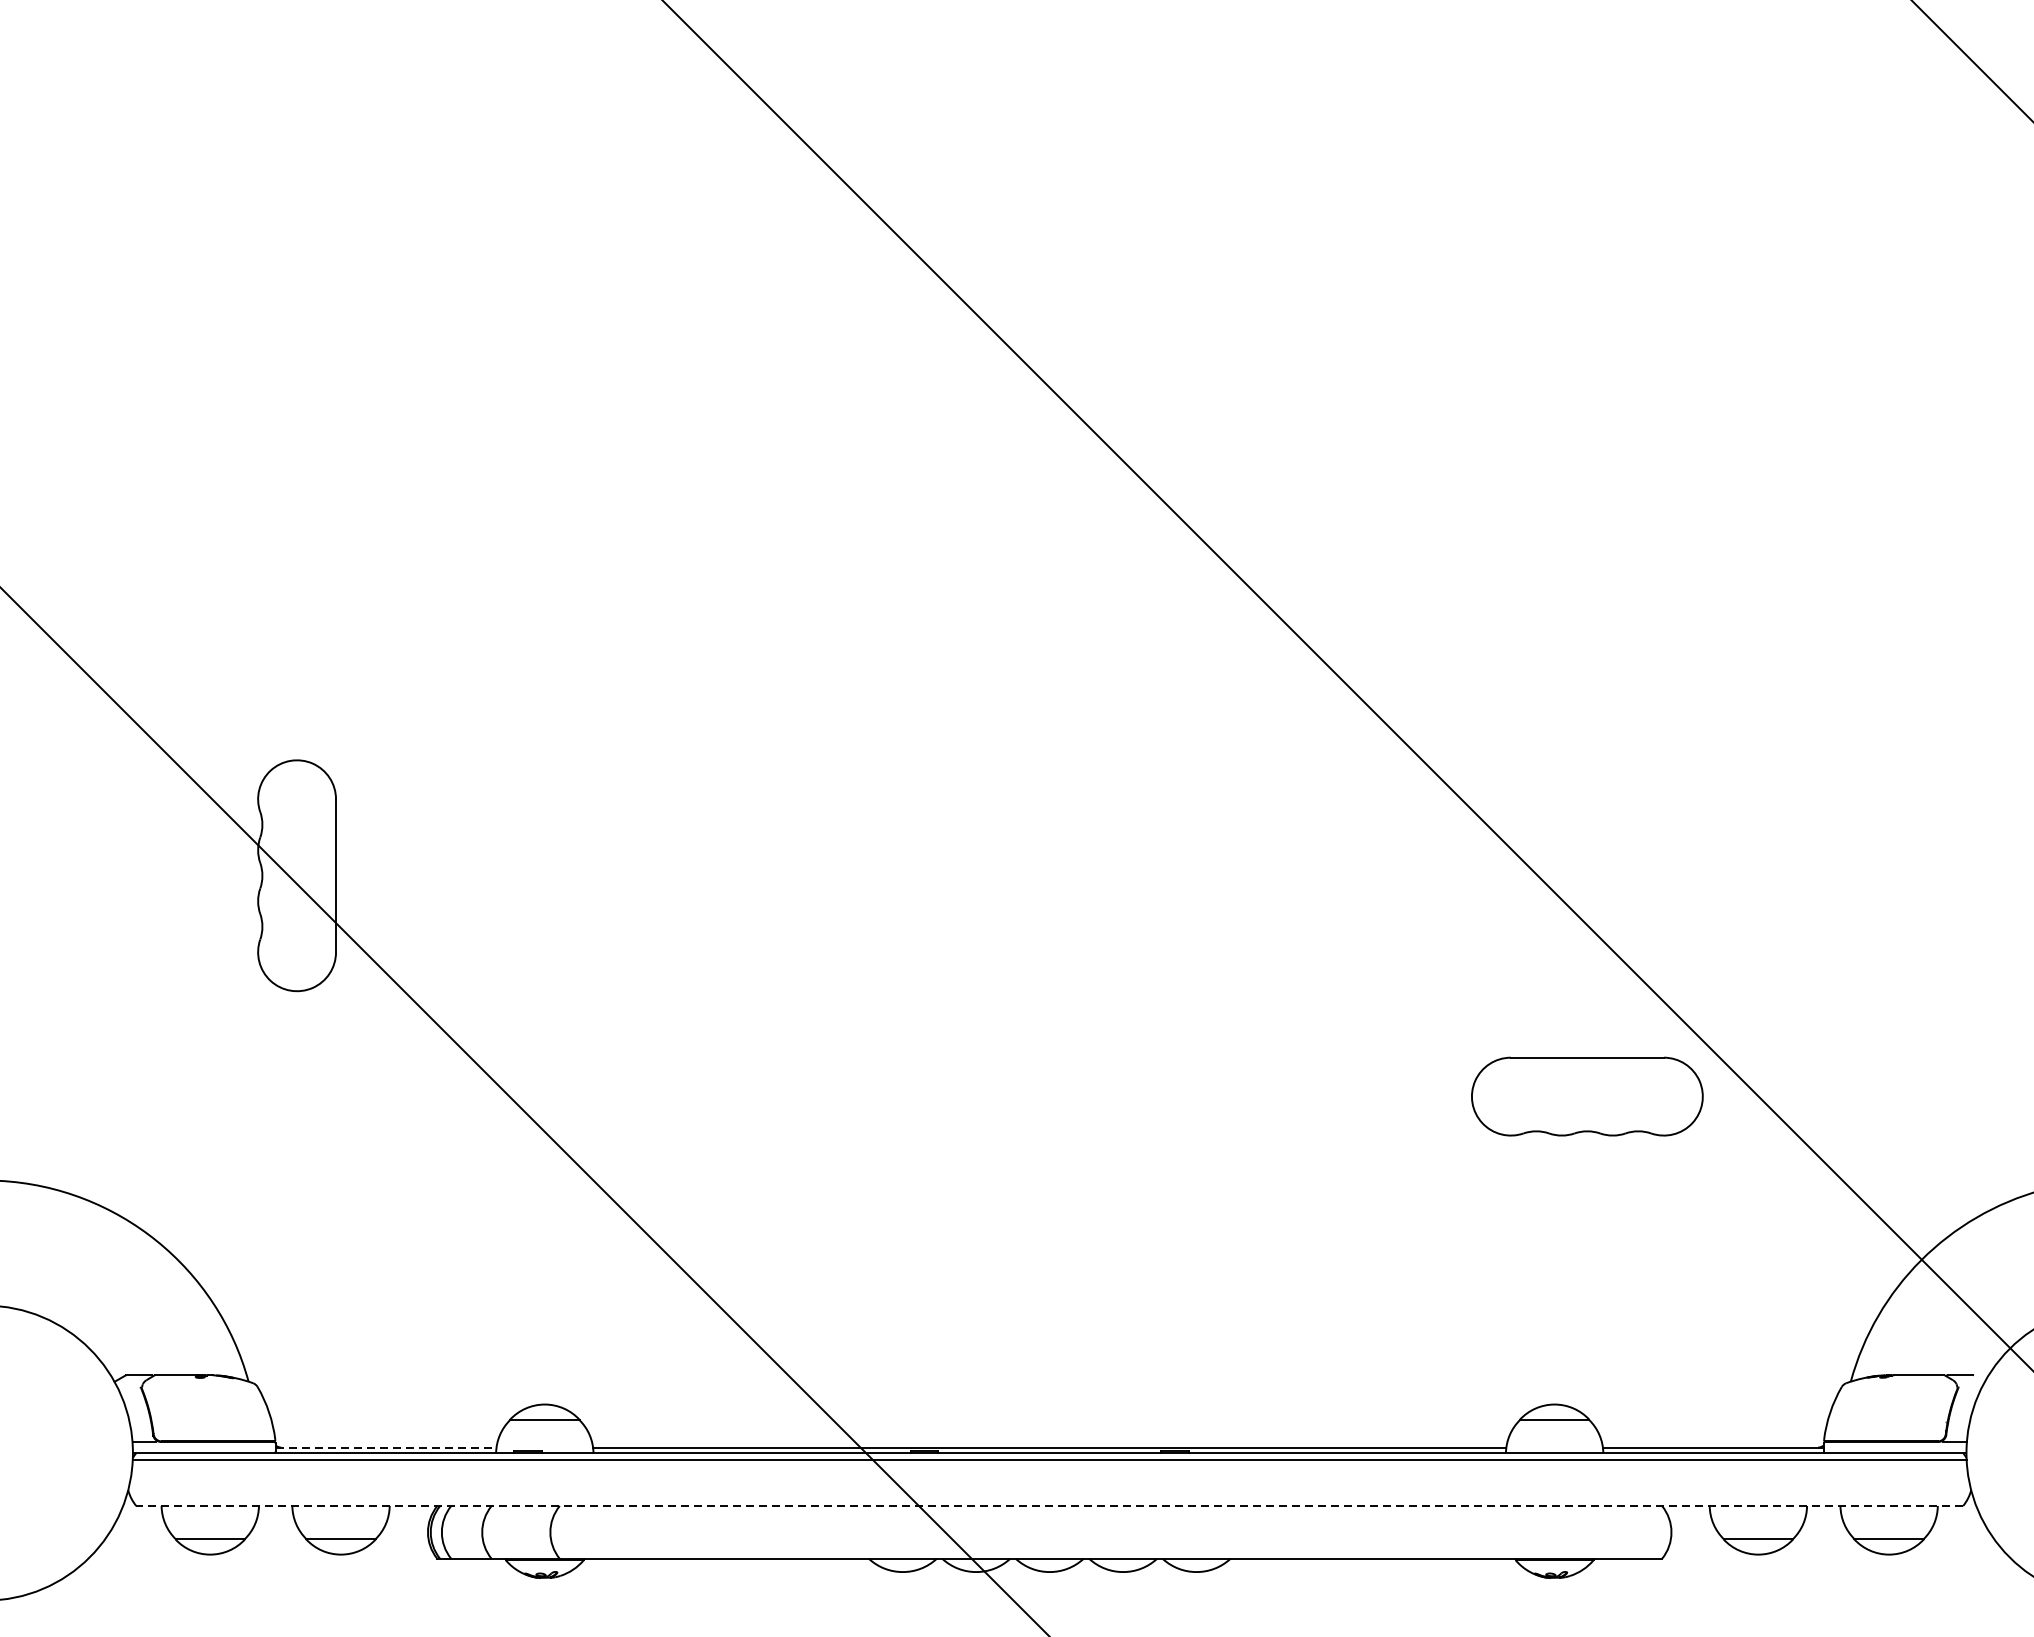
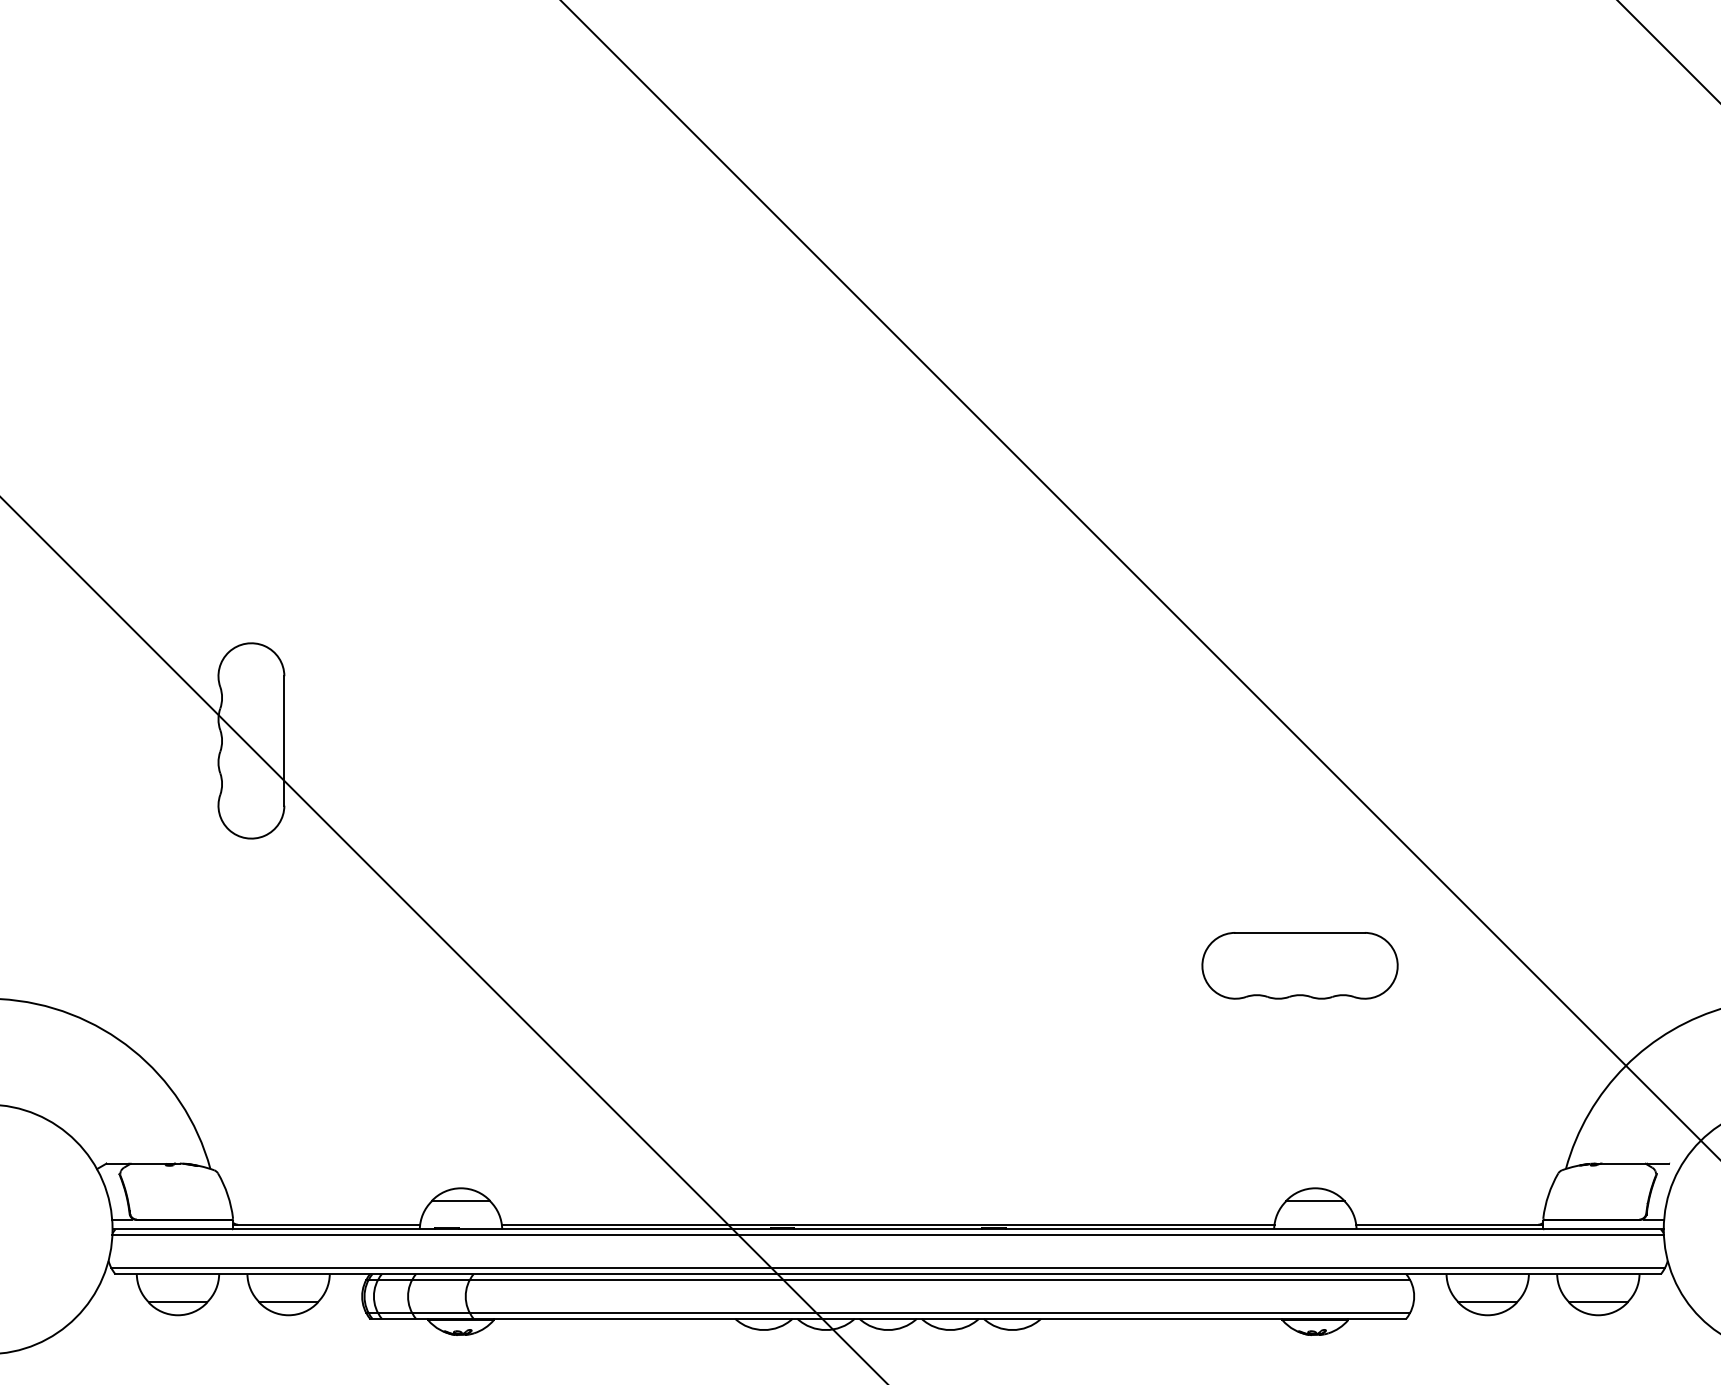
part: (1586, 1096) -> (1299, 965), moved
line: (386, 1447) -> (327, 1224), dashed -> solid
line: (1048, 1499) -> (887, 1268), added
line: (1050, 1506) -> (888, 1274), dashed -> solid
line: (1050, 1513) -> (888, 1280), added
line: (1050, 1551) -> (888, 1312), added

